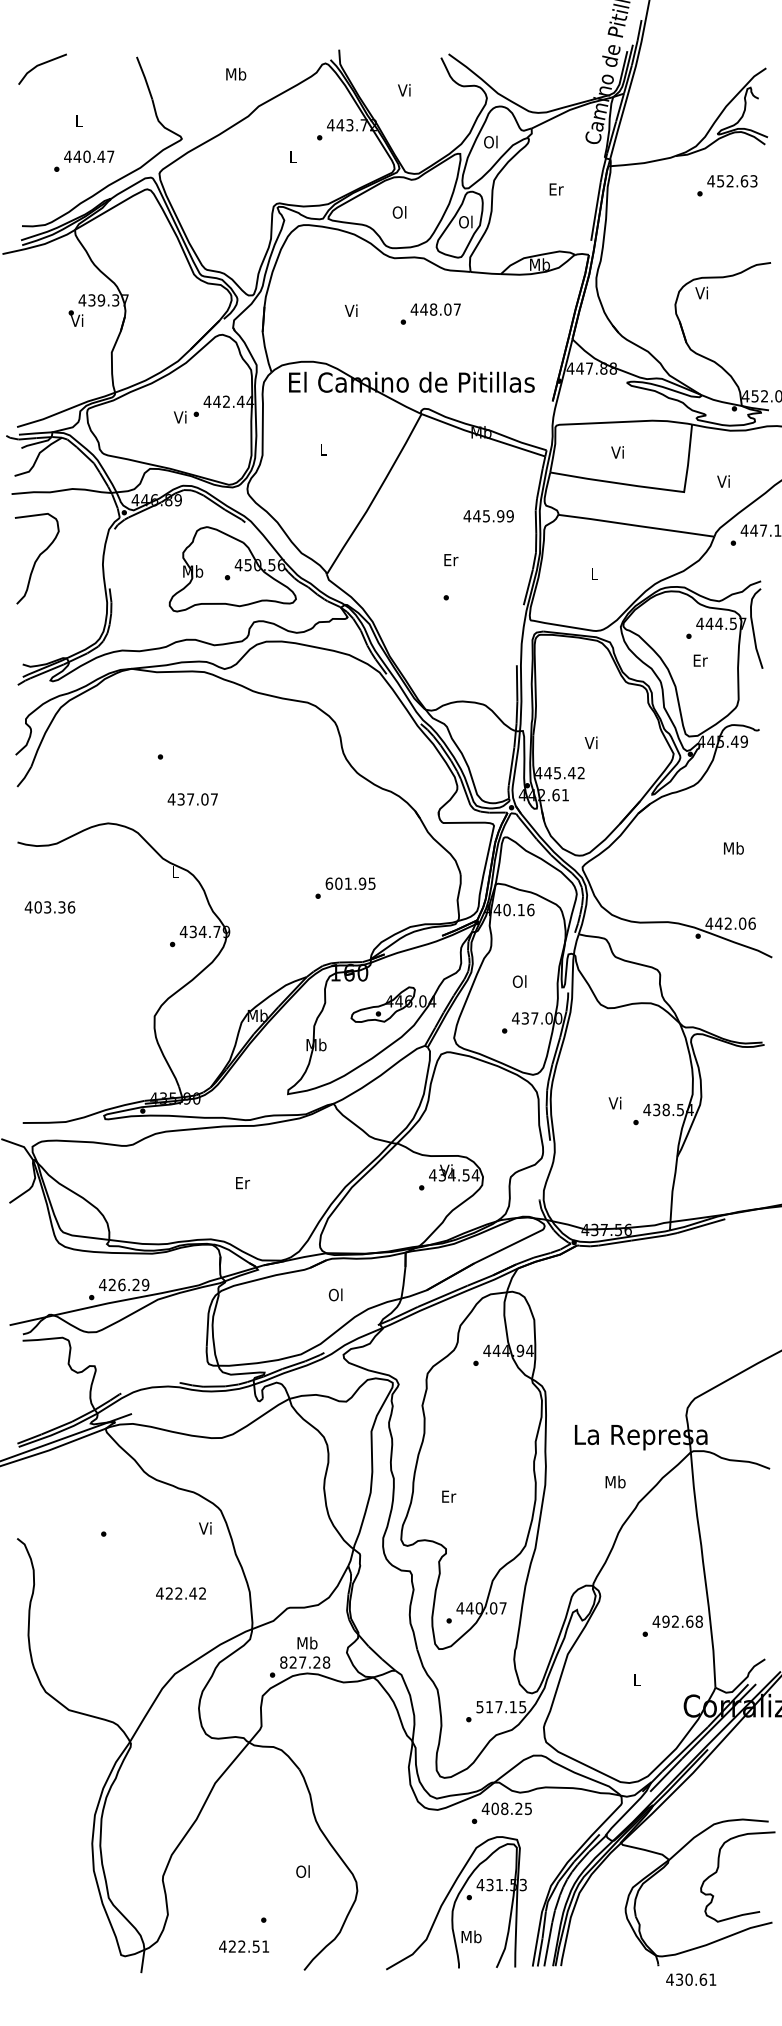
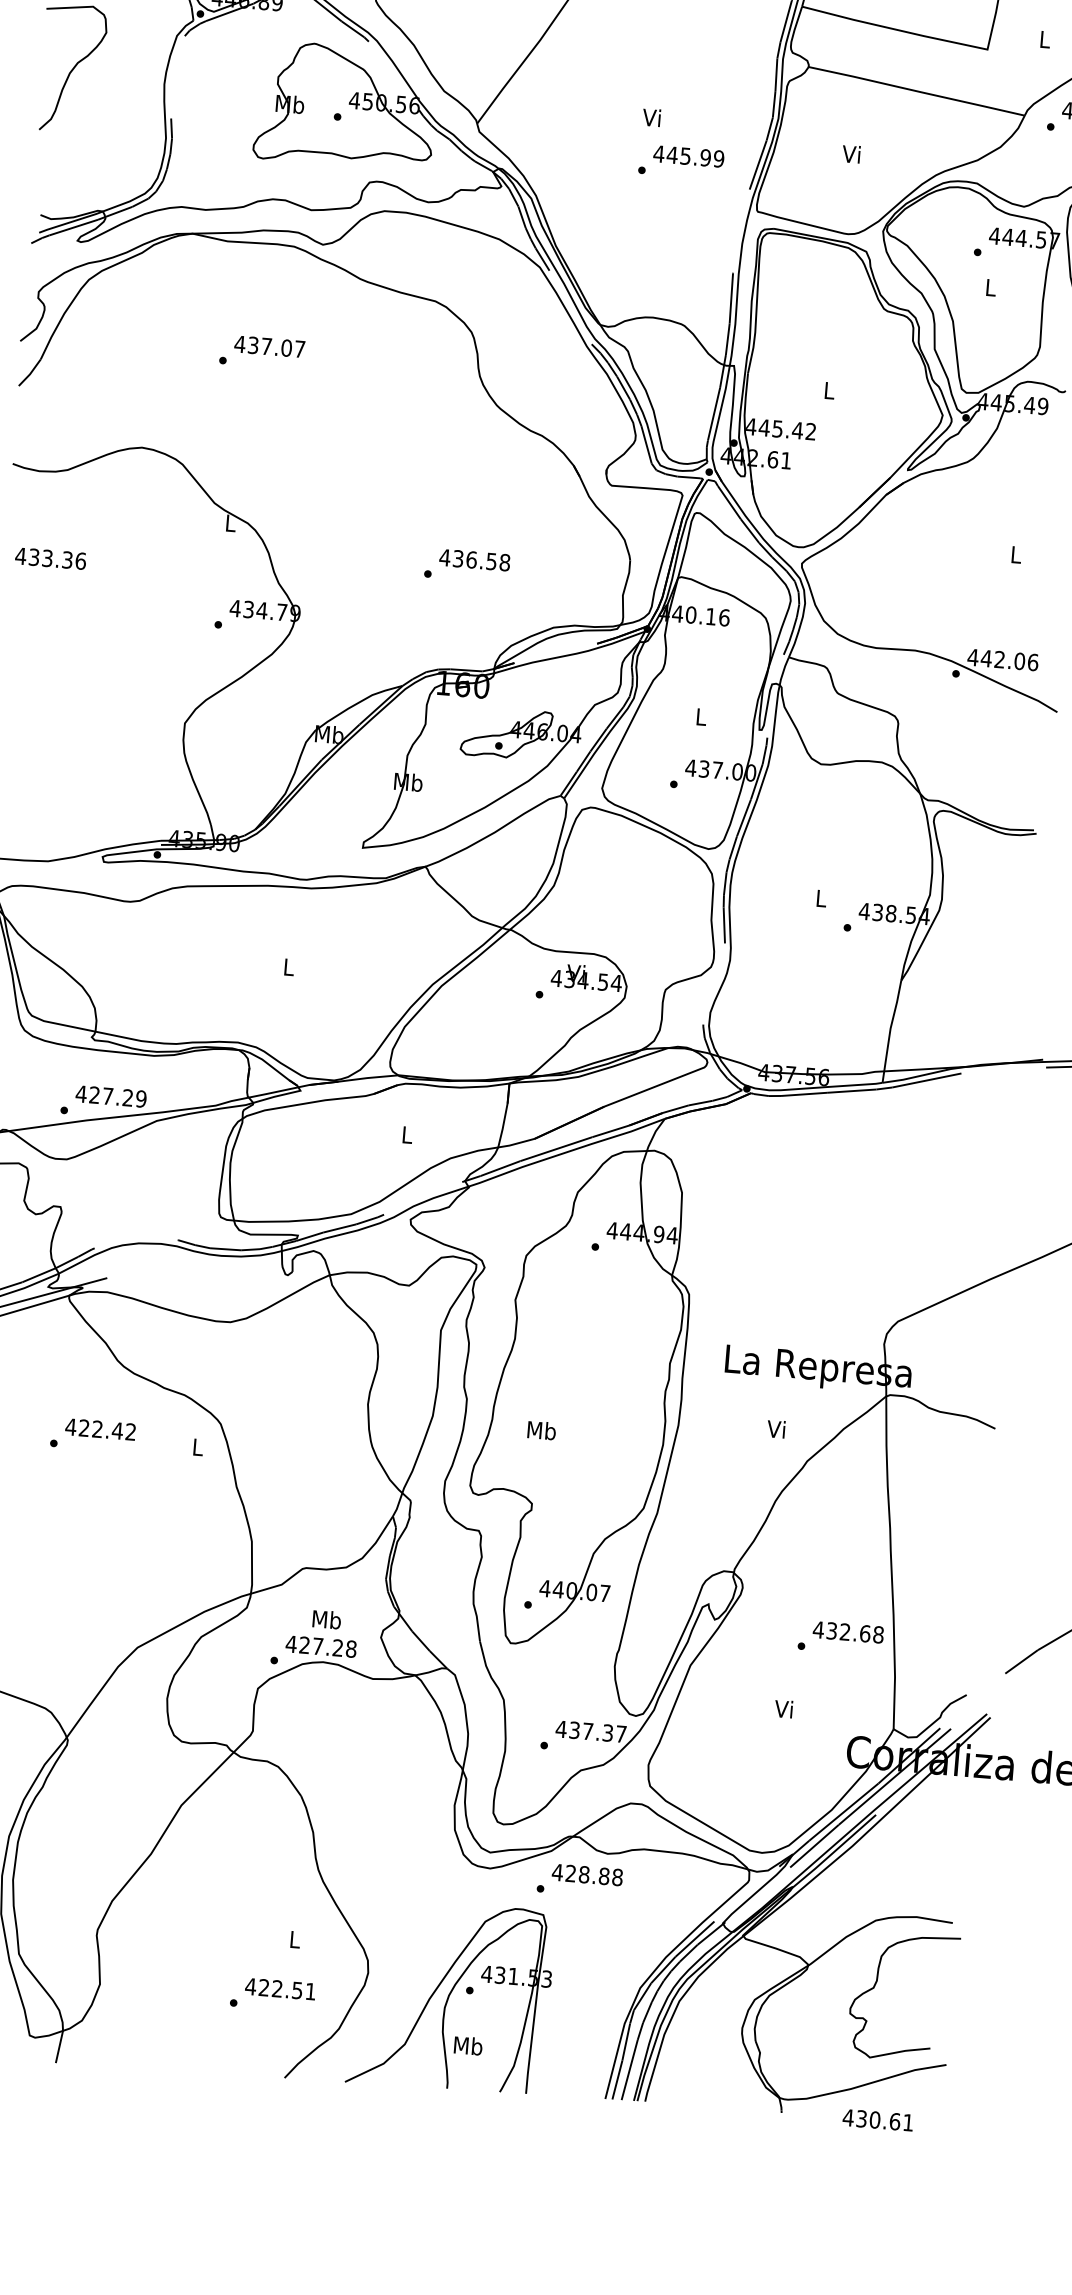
text: (723, 481) -> (1043, 39), Vi -> L
text: (488, 516) -> (688, 156), moved
text: (450, 559) -> (652, 117), Er -> Vi
text: (593, 573) -> (851, 153), L -> Vi
text: (700, 660) -> (991, 287), Er -> L
text: (590, 742) -> (827, 389), Vi -> L
text: (192, 799) -> (269, 346), moved
text: (733, 848) -> (1015, 554), Mb -> L
text: (350, 883) -> (474, 559), 601.95 -> 436.58
text: (37, 907) -> (33, 557), 403.36 -> 433.36
text: (519, 981) -> (700, 716), Ol -> L
text: (614, 1102) -> (819, 897), Vi -> L
text: (243, 1183) -> (290, 968), Er -> L
text: (121, 1284) -> (107, 1095), 426.29 -> 427.29
text: (335, 1294) -> (406, 1134), Ol -> L
text: (615, 1481) -> (777, 1428), Mb -> Vi
text: (448, 1496) -> (541, 1430), Er -> Mb
text: (205, 1528) -> (197, 1447), Vi -> L
text: (180, 1593) -> (99, 1429), moved
text: (665, 1621) -> (831, 1630), 492.68 -> 432.68
text: (283, 1662) -> (291, 1644), 827.28 -> 427.28
text: (636, 1679) -> (783, 1708), L -> Vi
text: (501, 1706) -> (591, 1730), 517.15 -> 437.37
text: (511, 1808) -> (593, 1875), 408.25 -> 428.88
text: (302, 1871) -> (293, 1939), Ol -> L
part: (456, 1903) -> (451, 1997), moved
text: (243, 1946) -> (279, 1988), moved
text: (691, 1979) -> (878, 2119), moved

